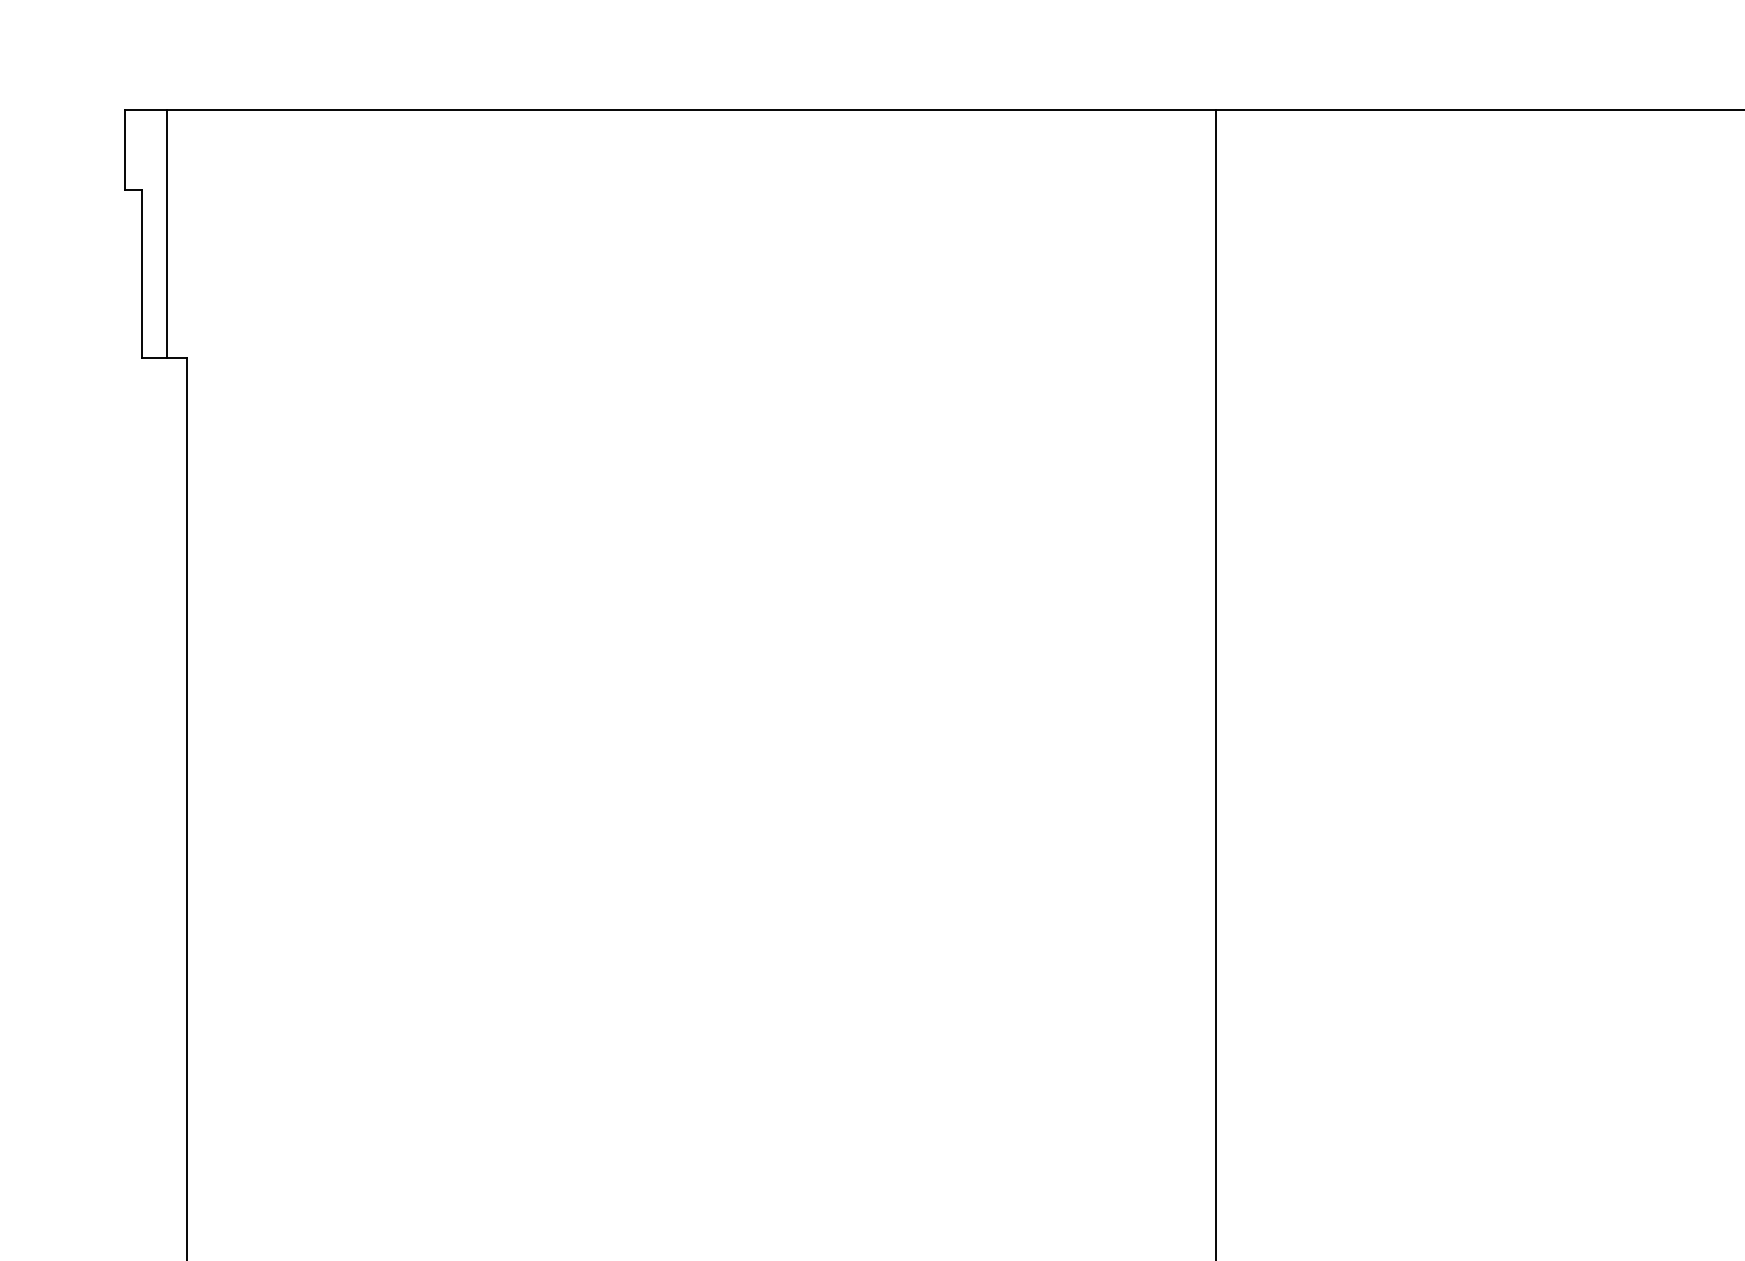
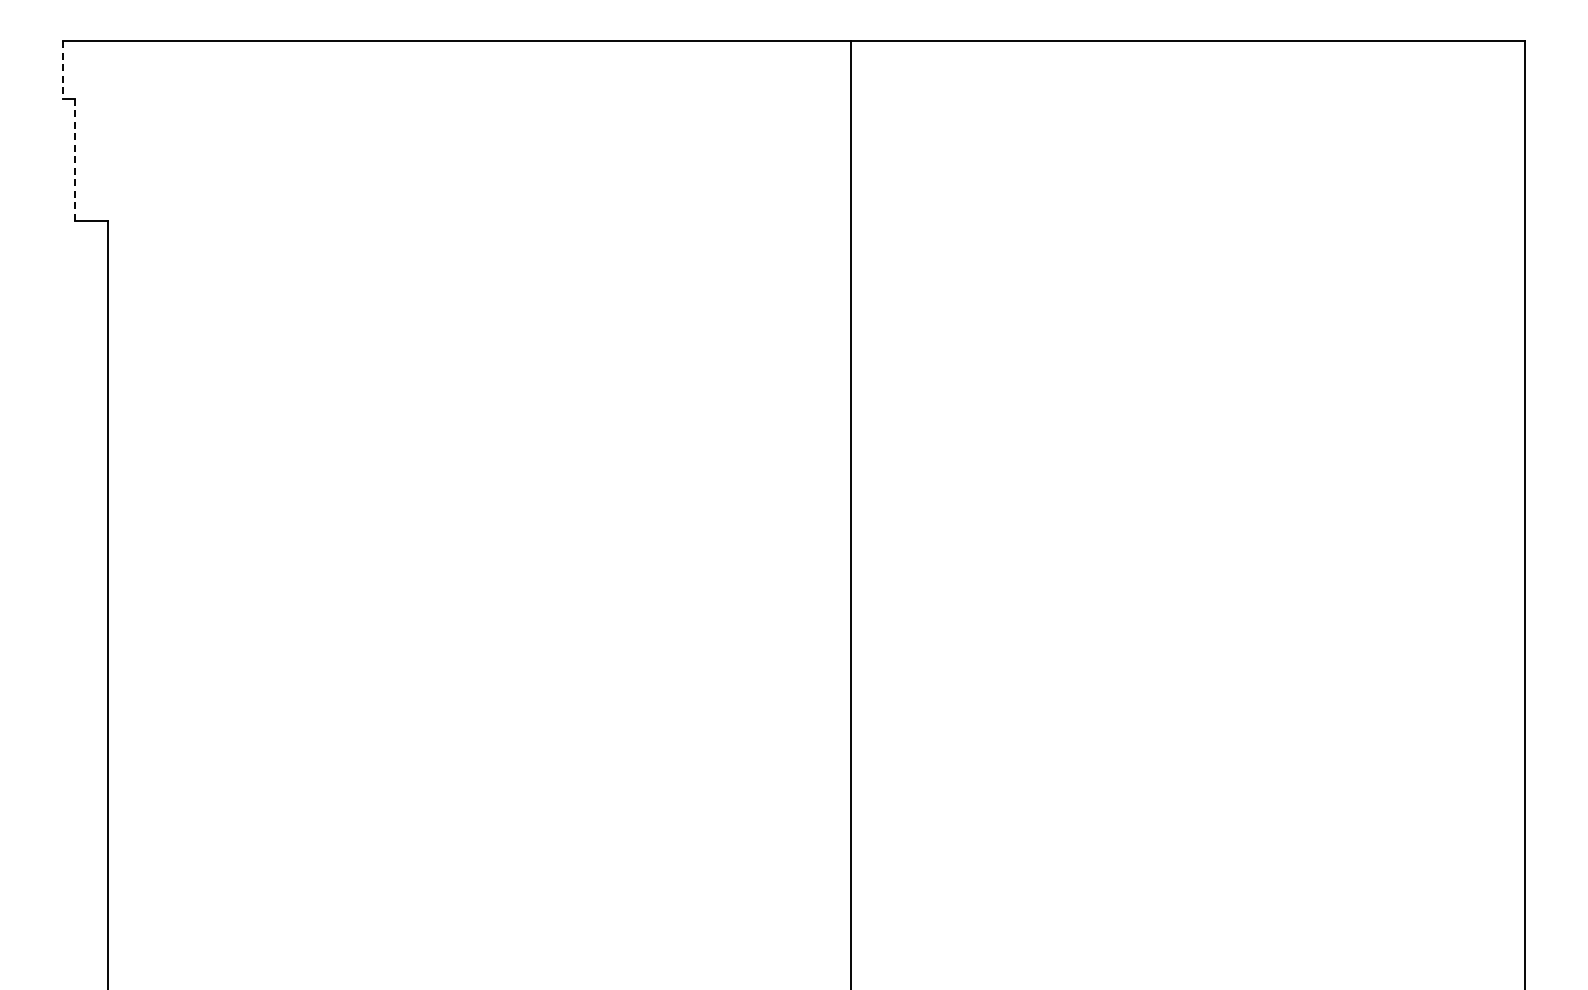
line: (124, 150) -> (62, 70), solid -> dashed
line: (166, 233) -> (92, 130), removed
line: (141, 274) -> (74, 160), solid -> dashed

